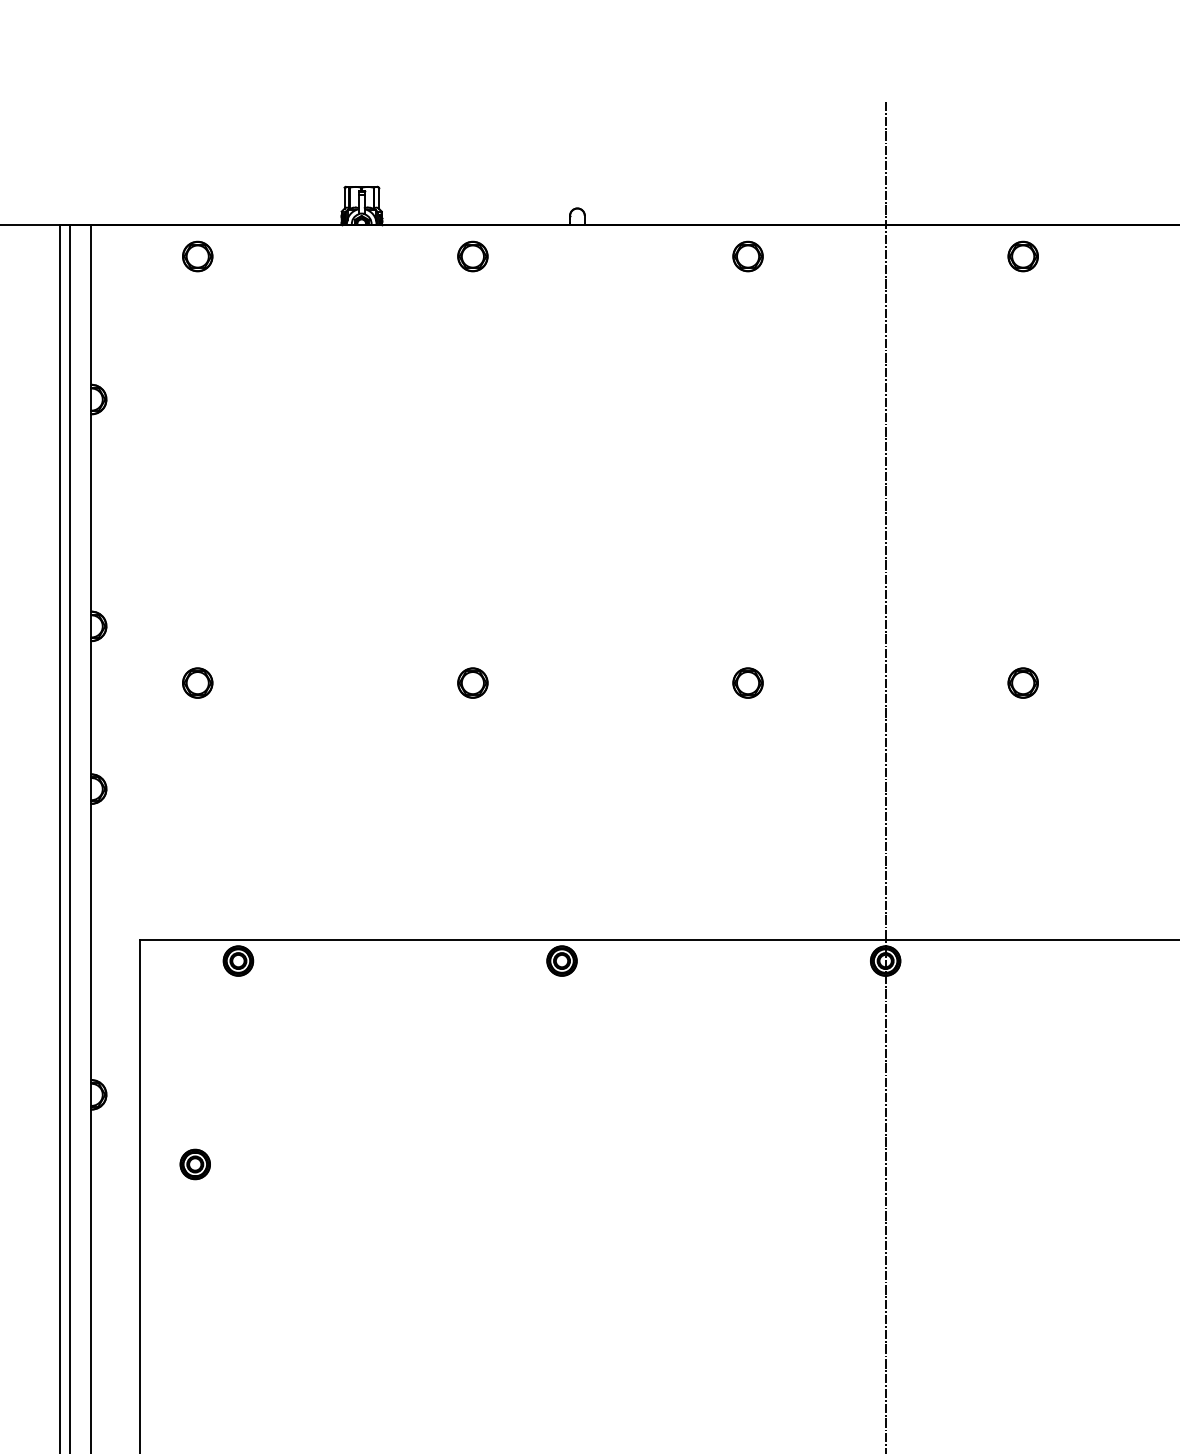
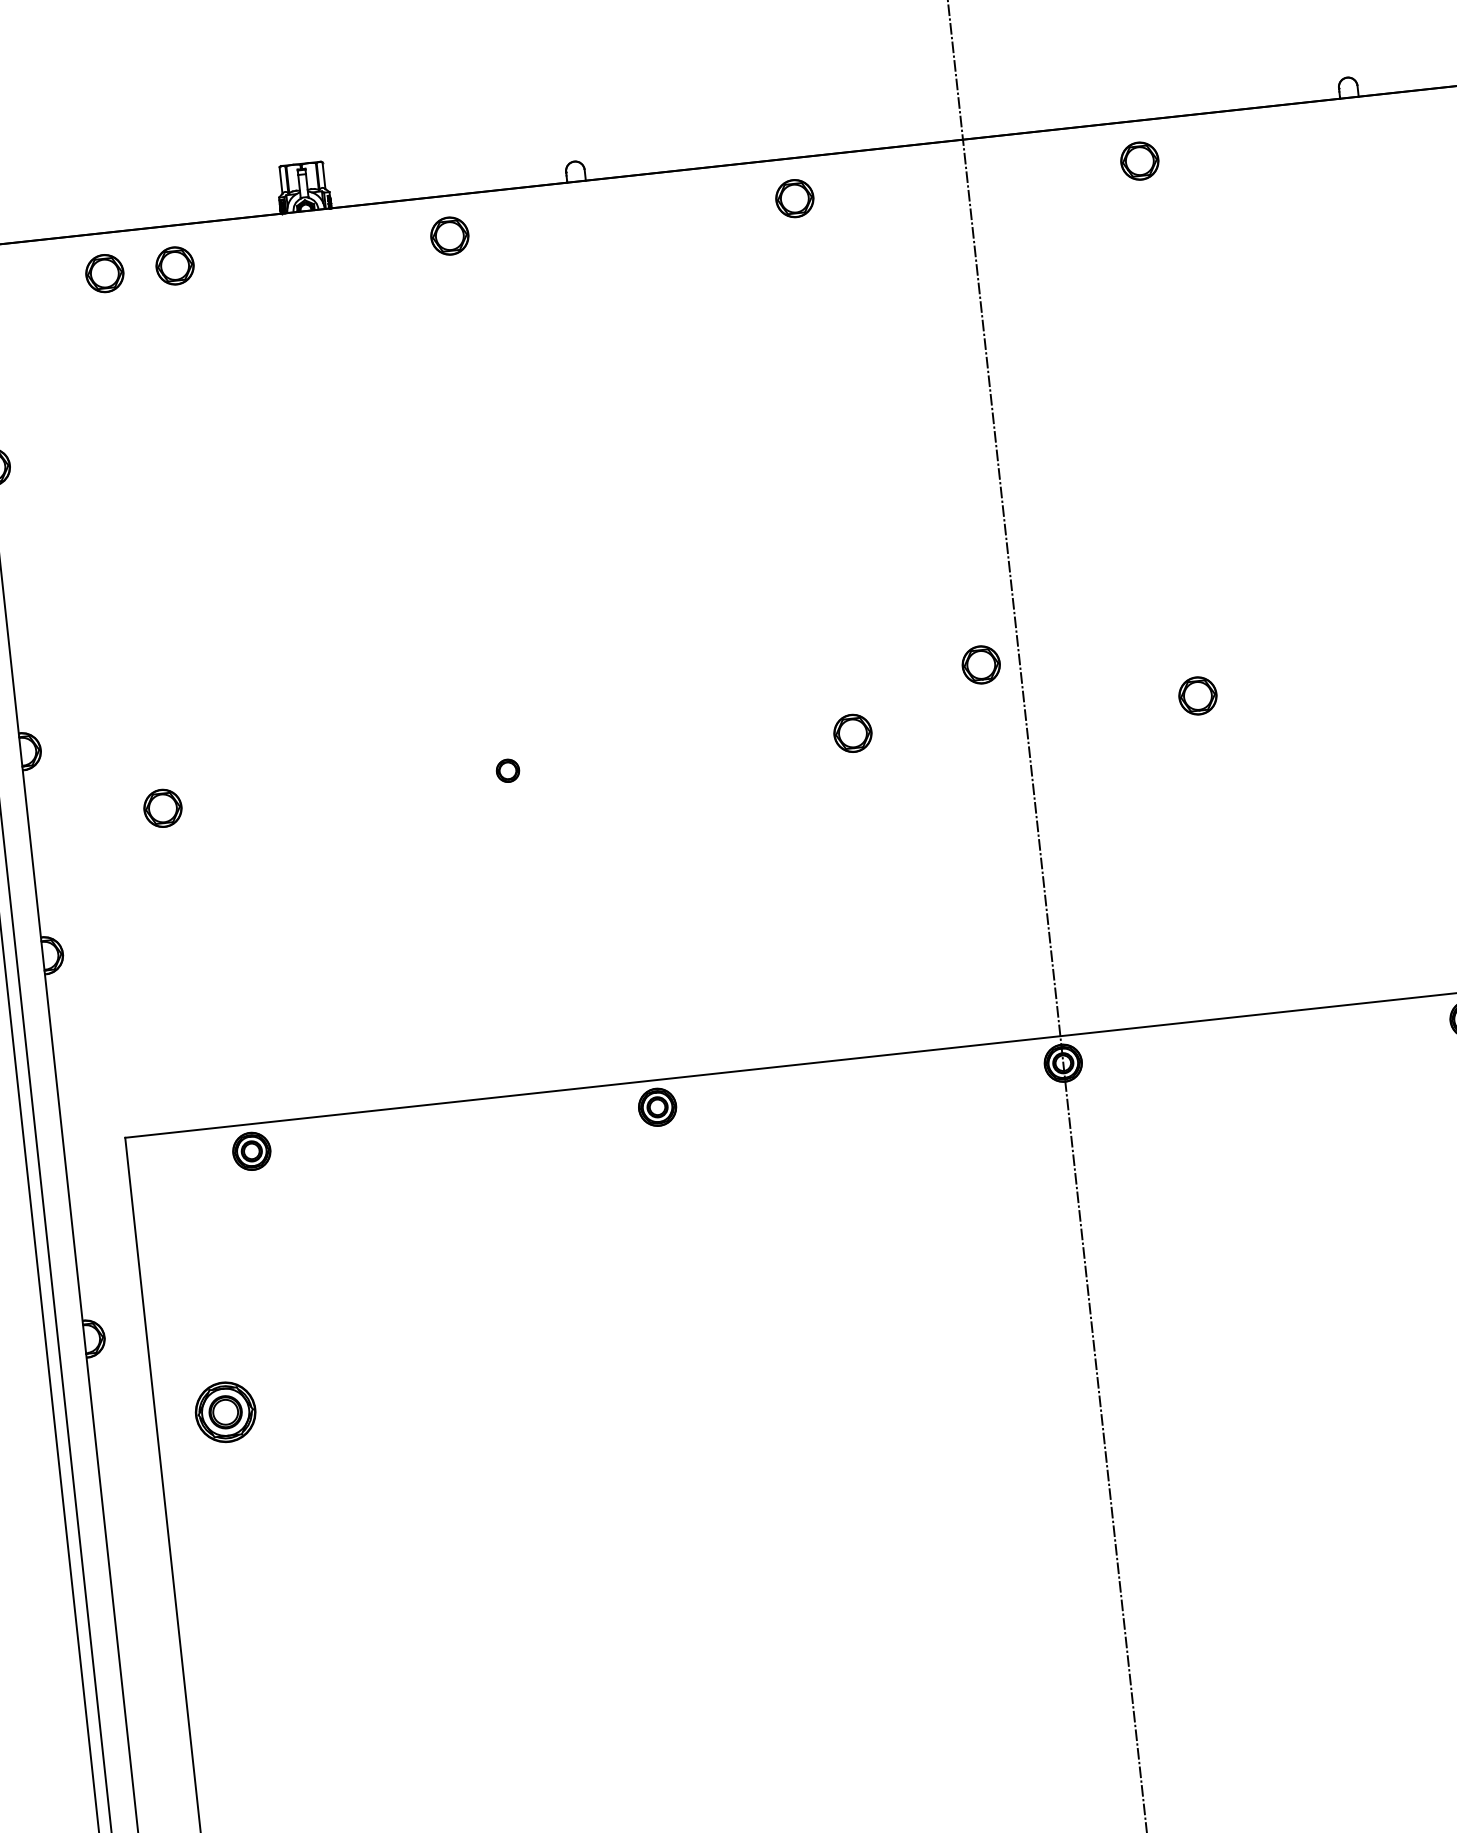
part: (253, 256) -> (174, 265), added
part: (854, 639) -> (980, 664), added
part: (472, 682) -> (507, 770), size x0.6
part: (194, 1164) -> (224, 1412), size x1.6

